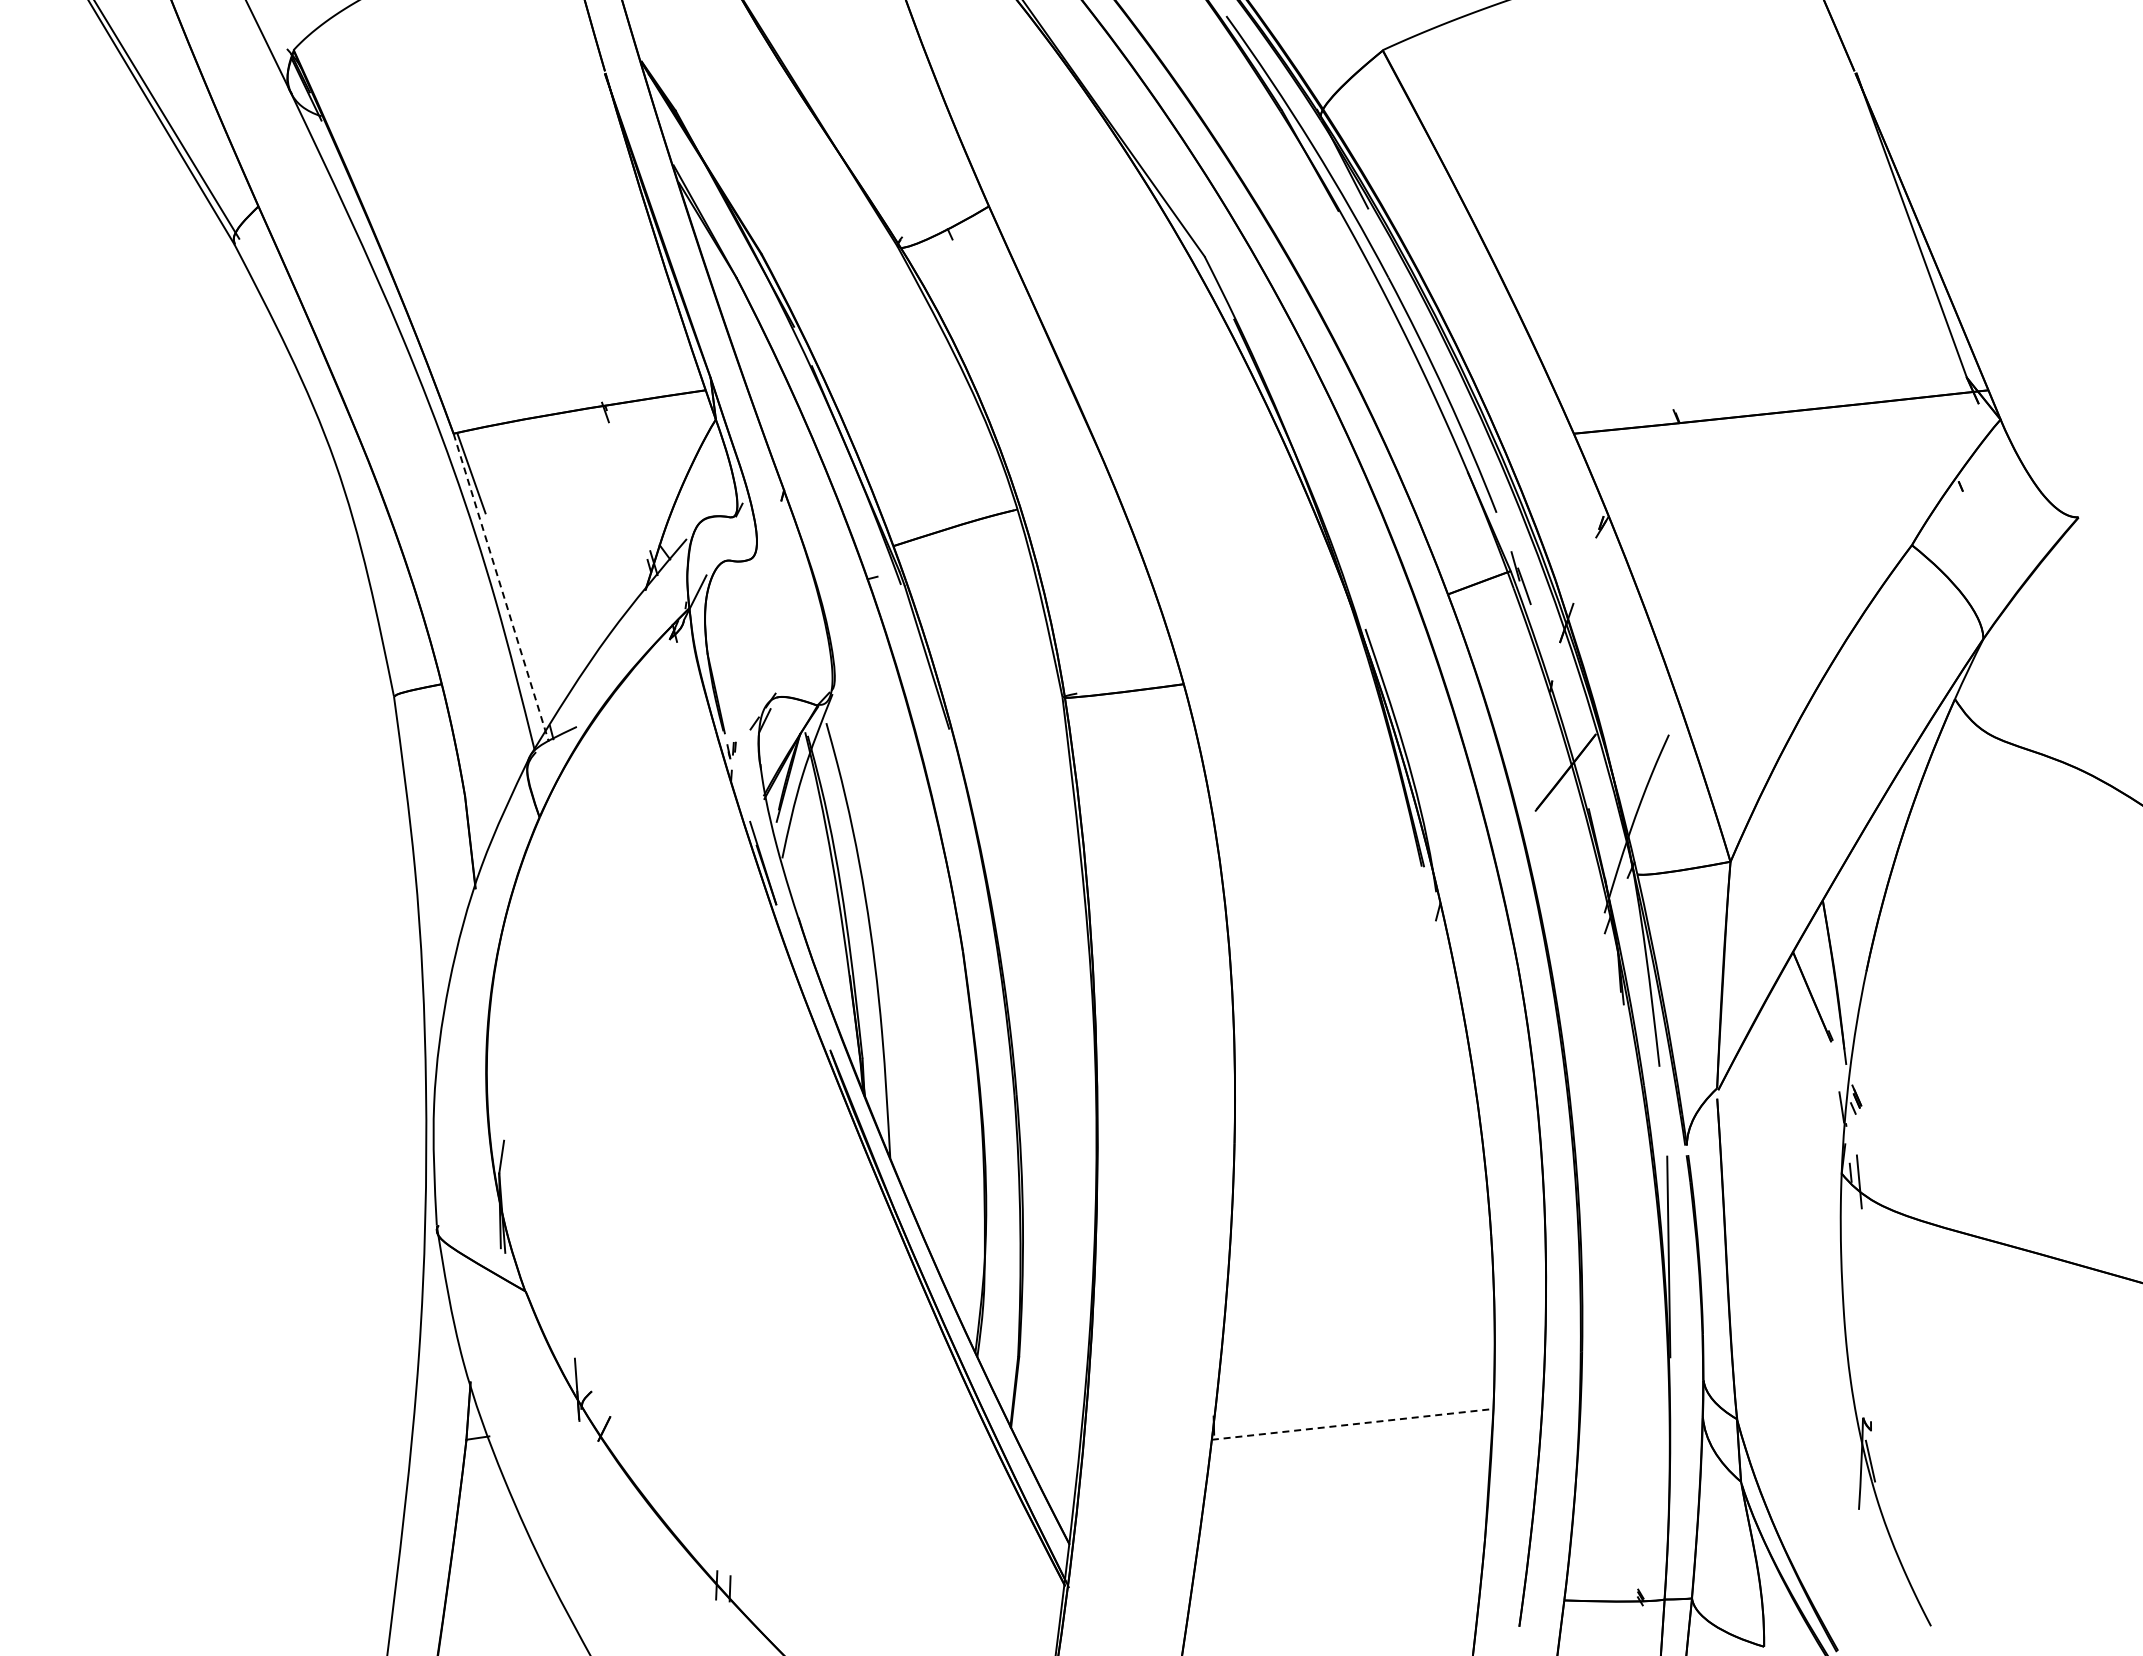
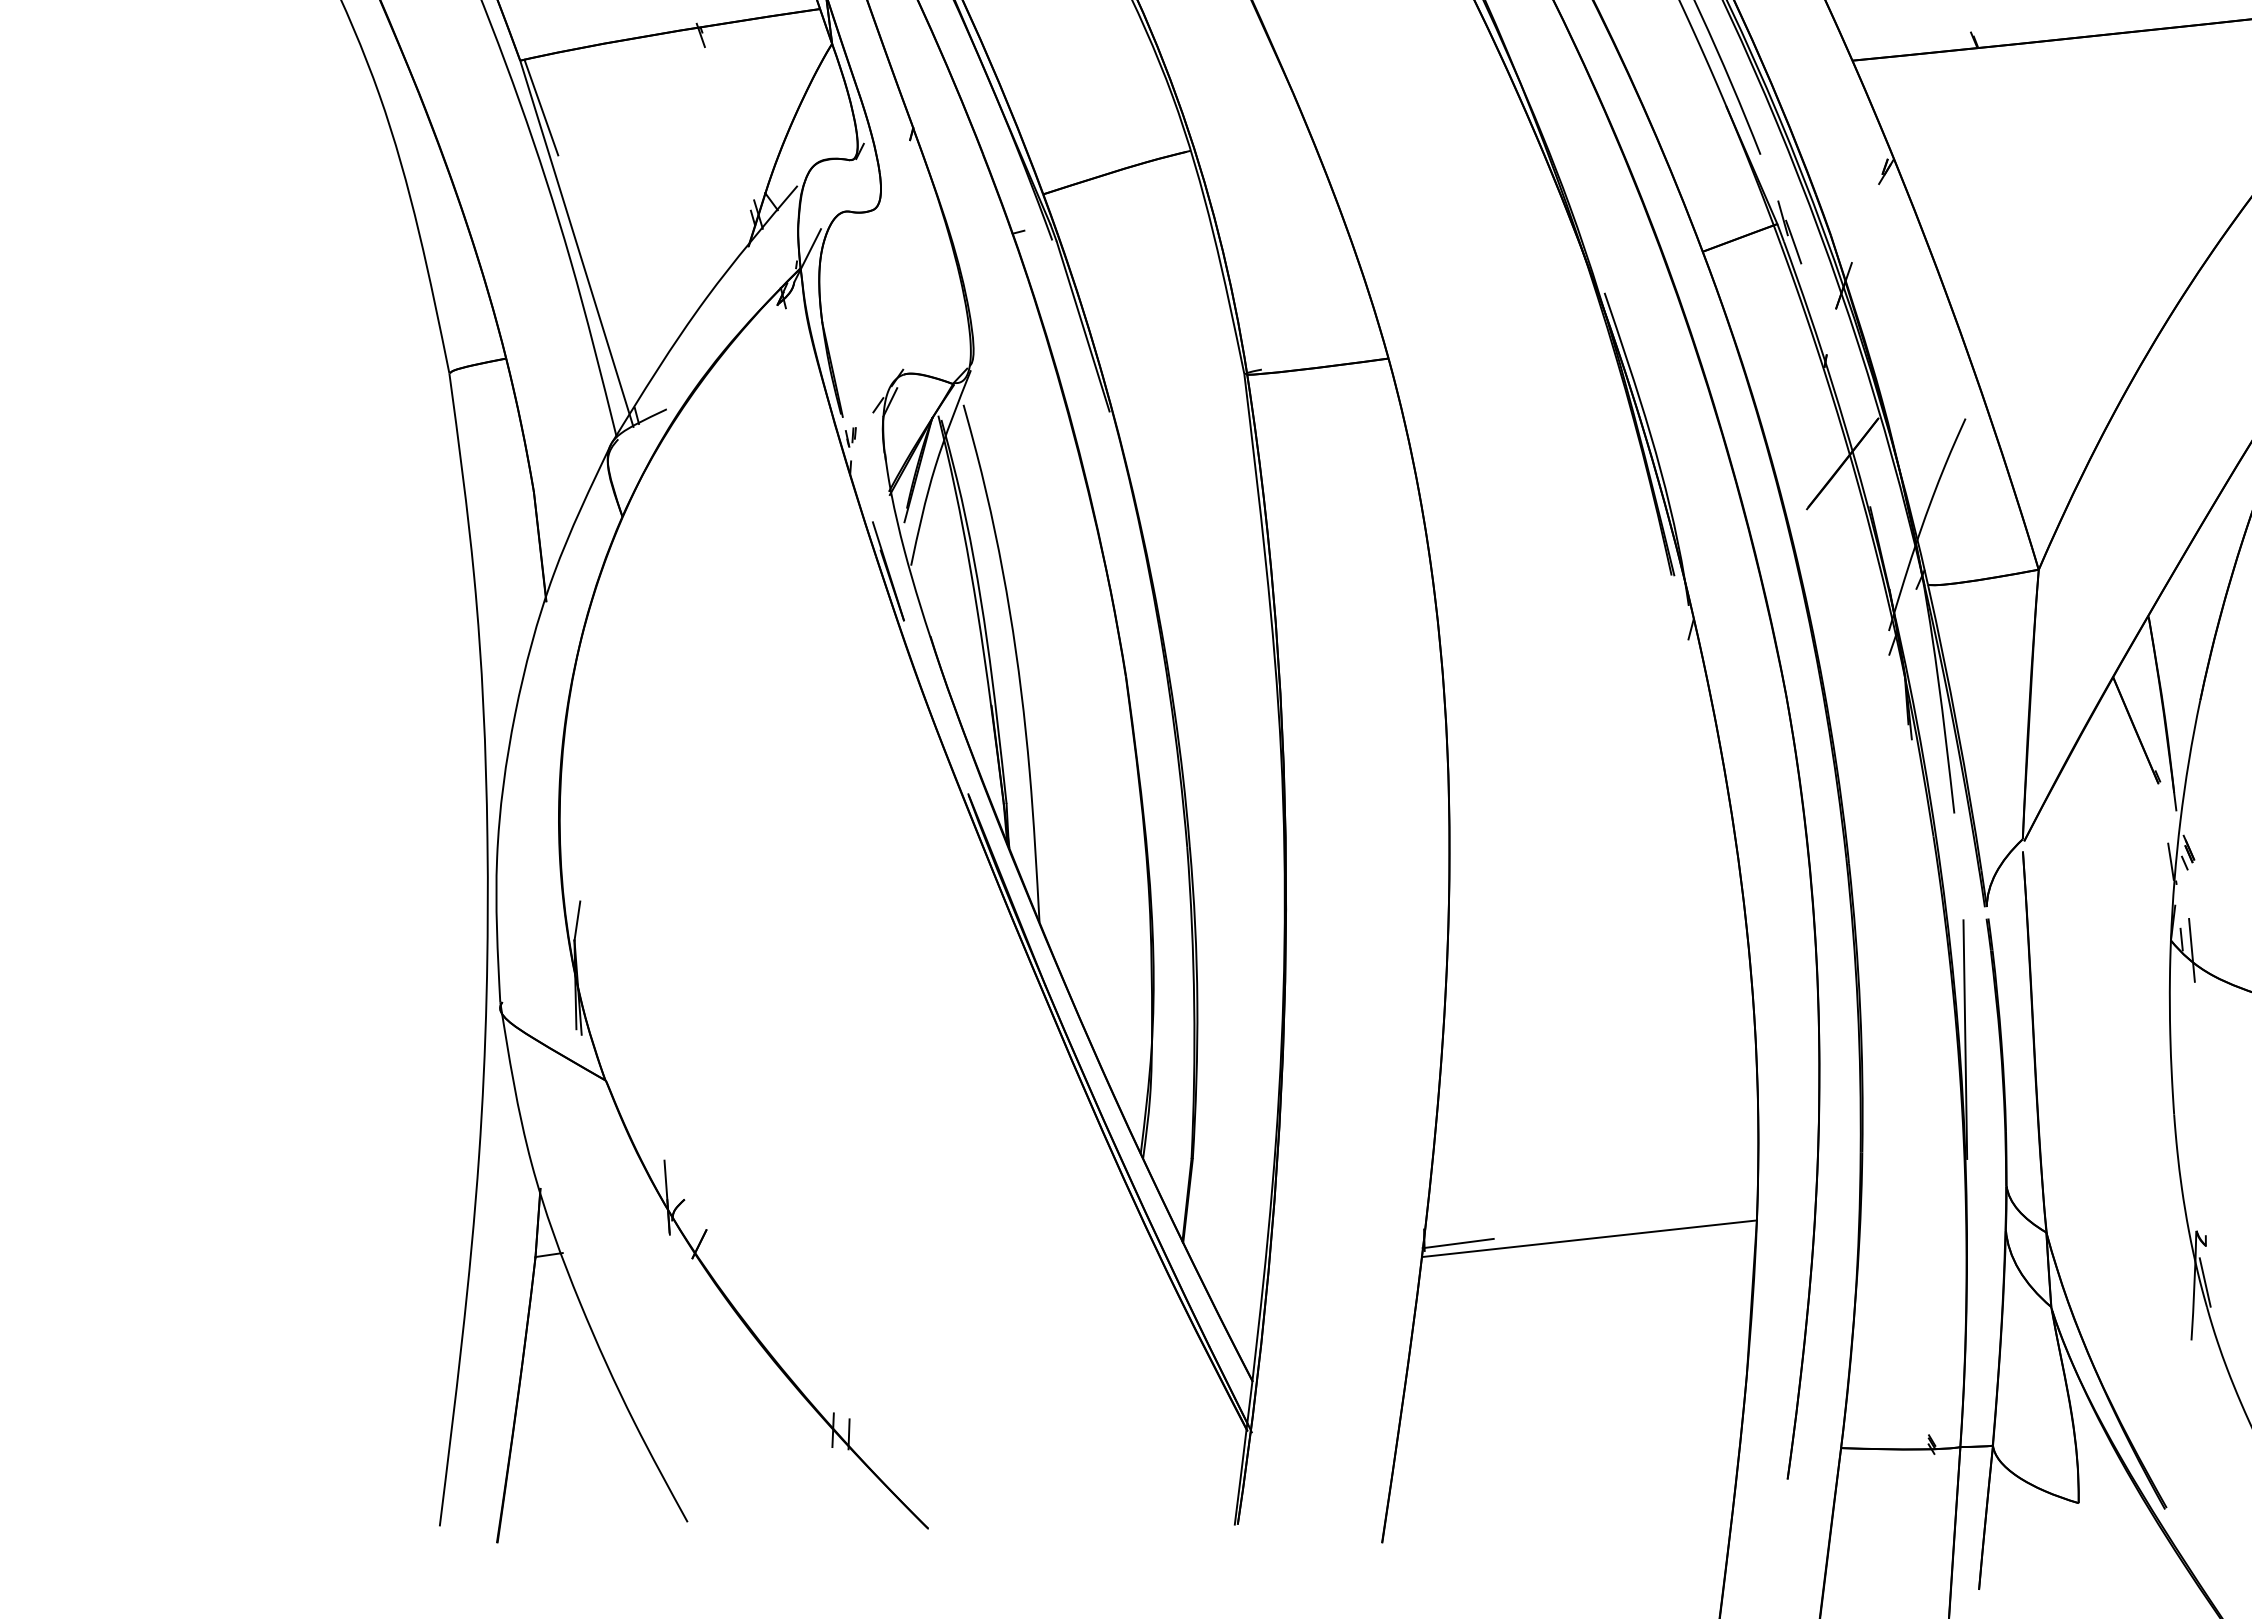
line: (501, 588) -> (577, 244), dashed -> solid
line: (1352, 1424) -> (1589, 1238), dashed -> solid
line: (1242, 1428) -> (1458, 1243), added

